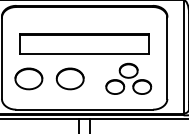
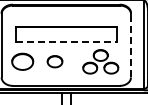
line: (84, 52) -> (66, 41), solid -> dashed
line: (168, 58) -> (131, 45), solid -> dashed
part: (69, 78) -> (54, 61), size x0.7

